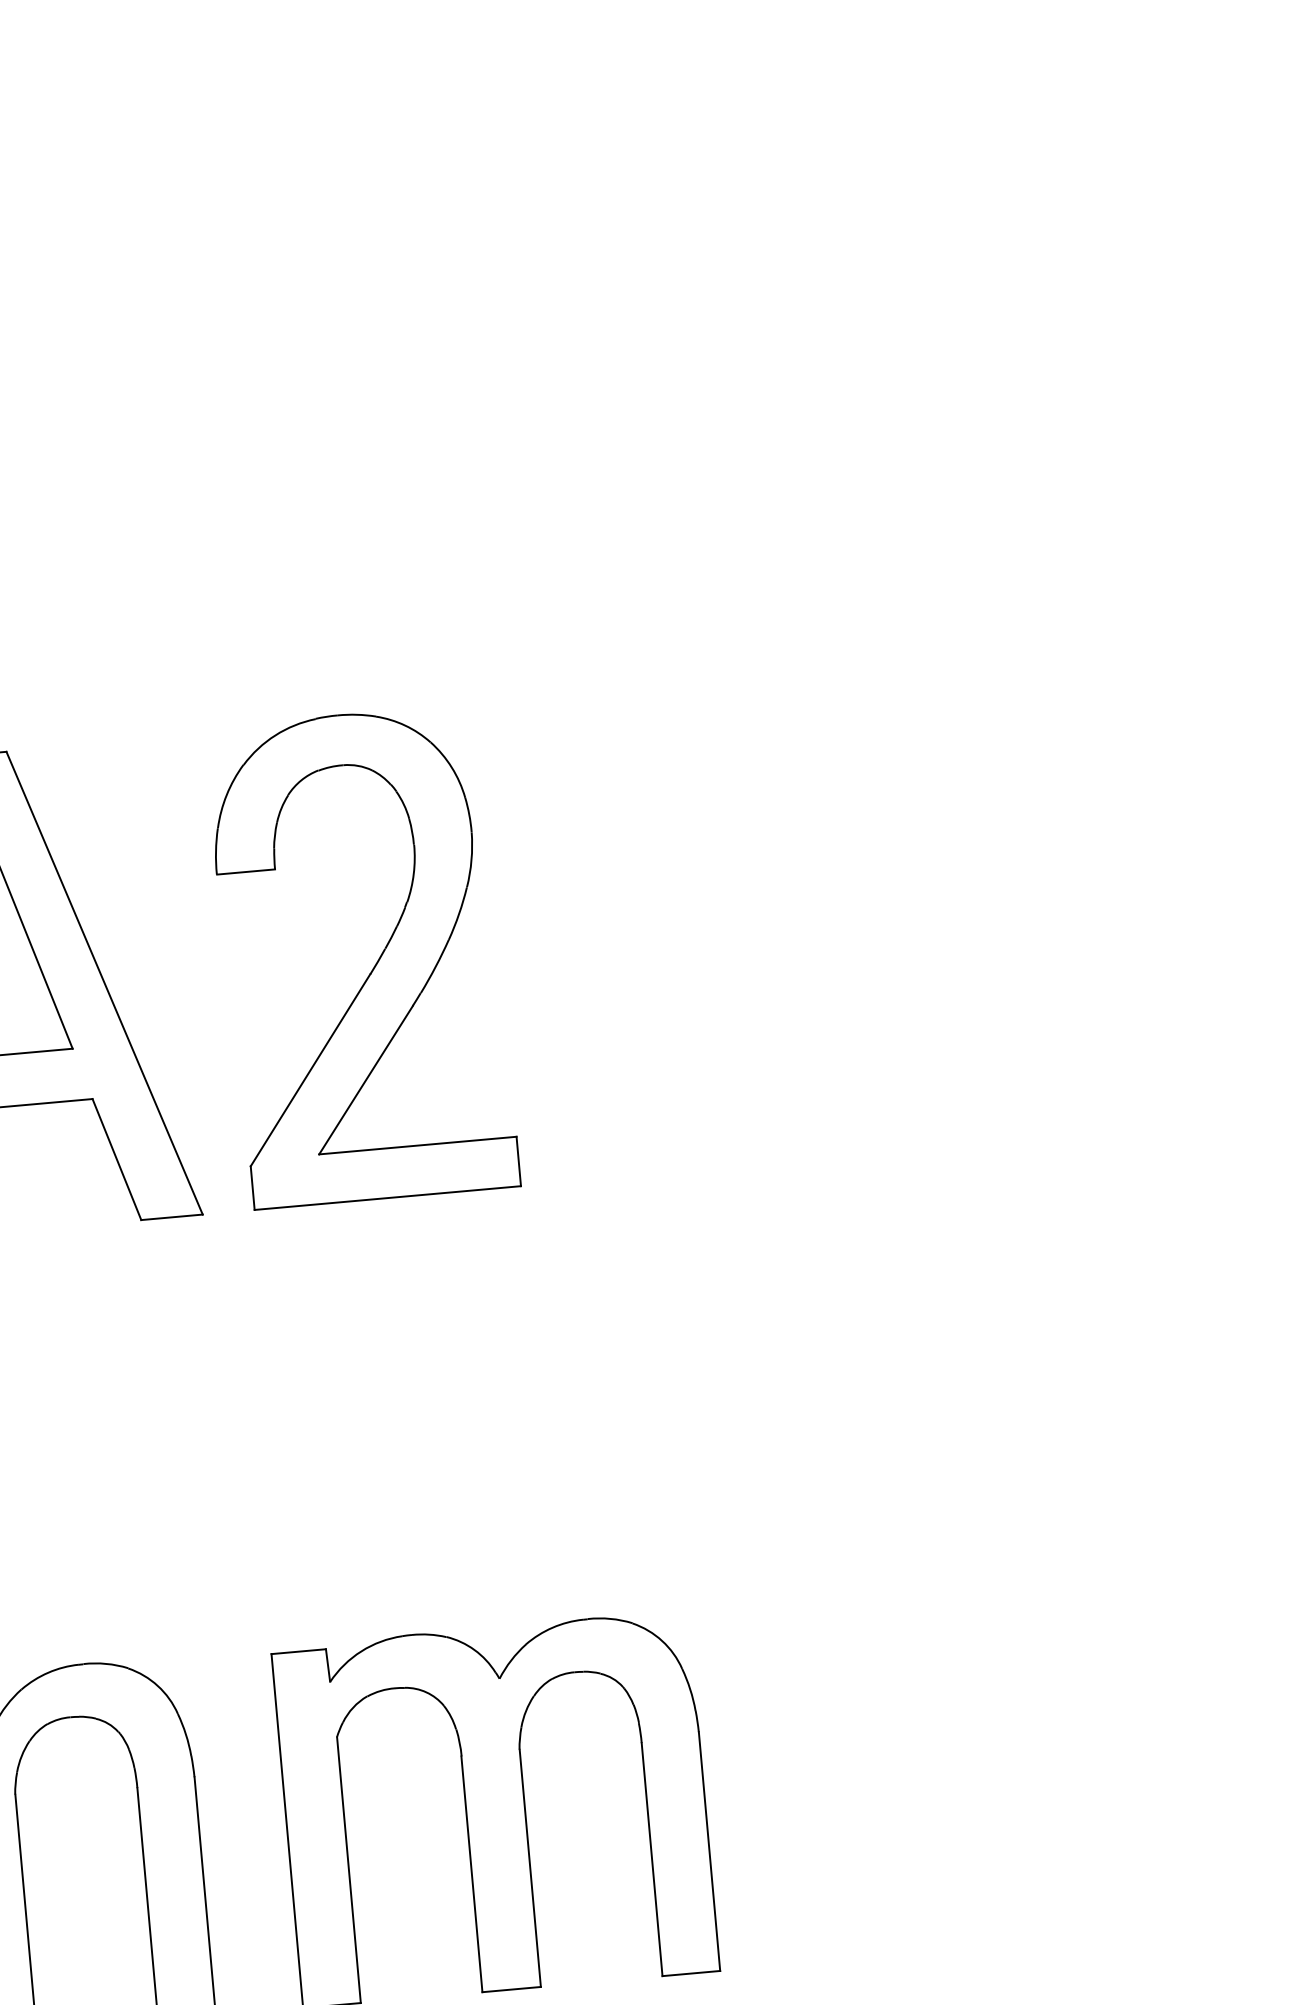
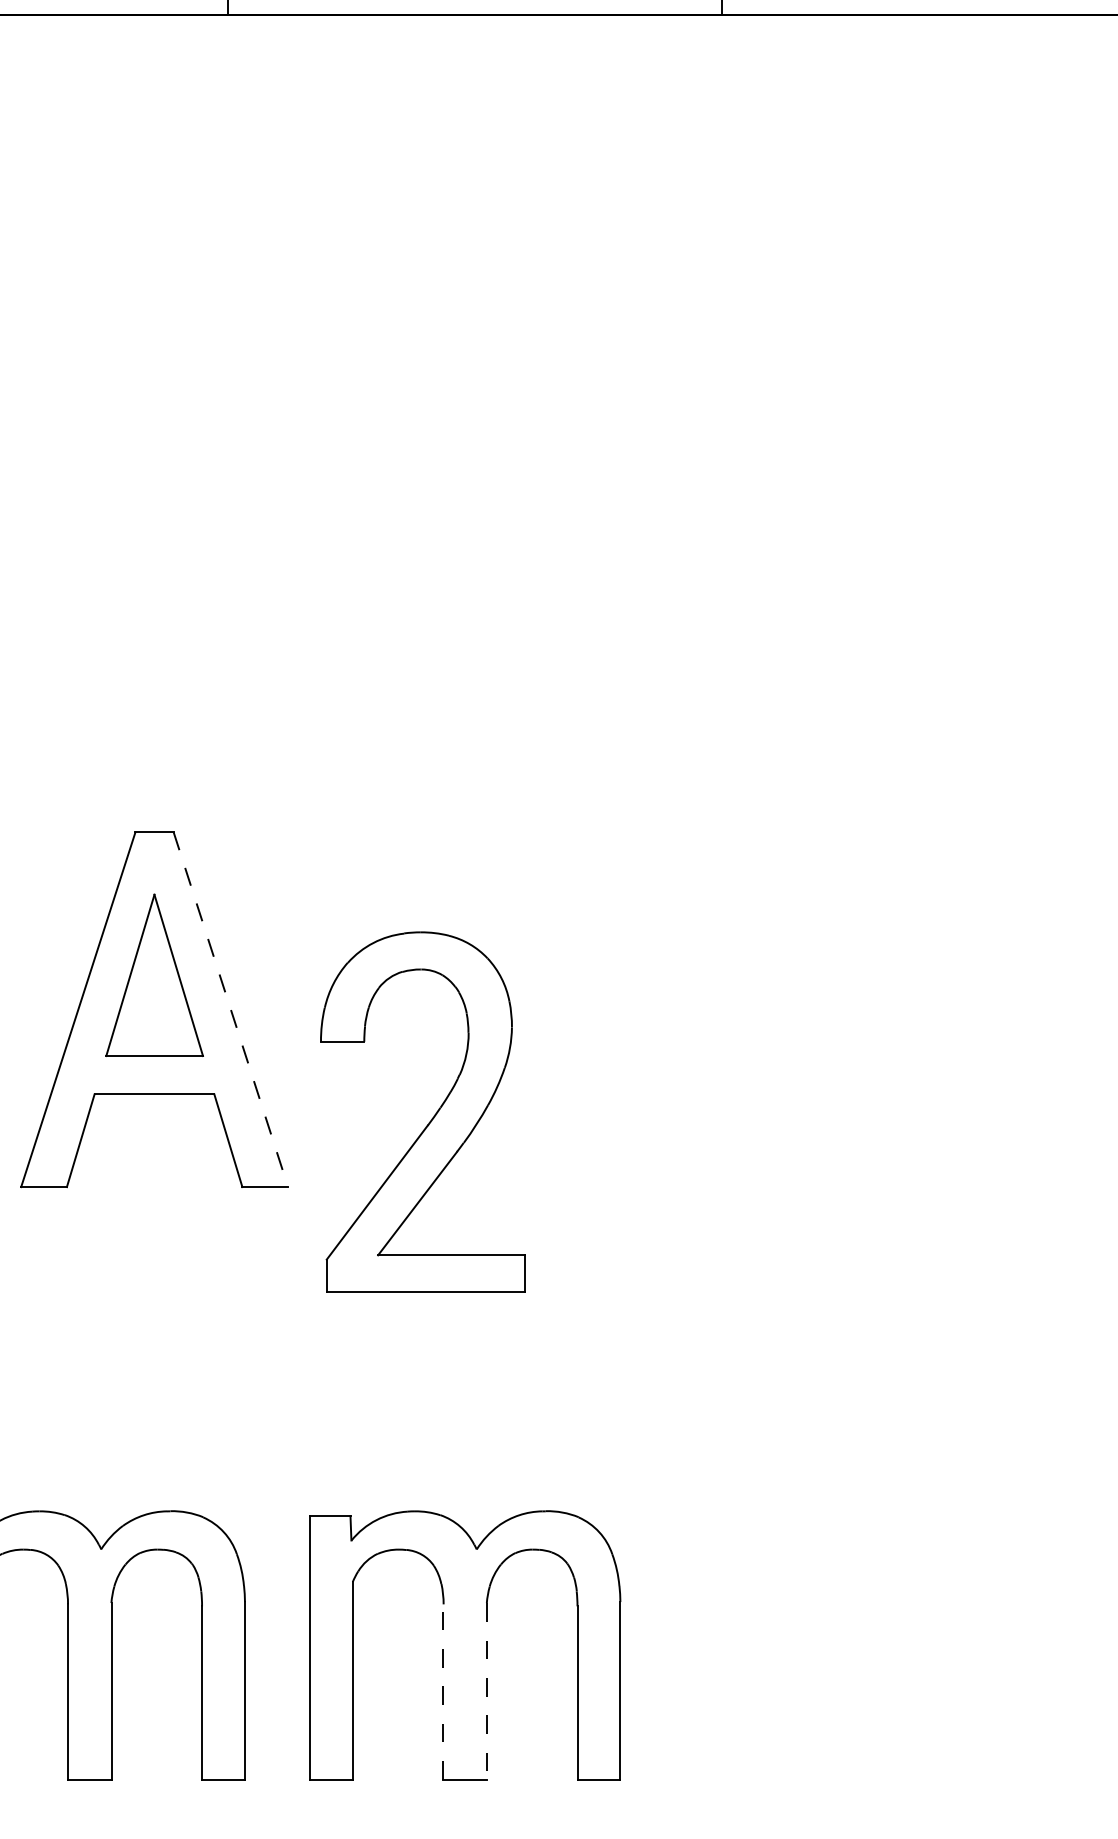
part: (374, 964) -> (431, 1118), moved
line: (105, 984) -> (231, 1010), solid -> dashed
line: (529, 1869) -> (486, 1692), solid -> dashed
line: (472, 1874) -> (443, 1692), solid -> dashed

